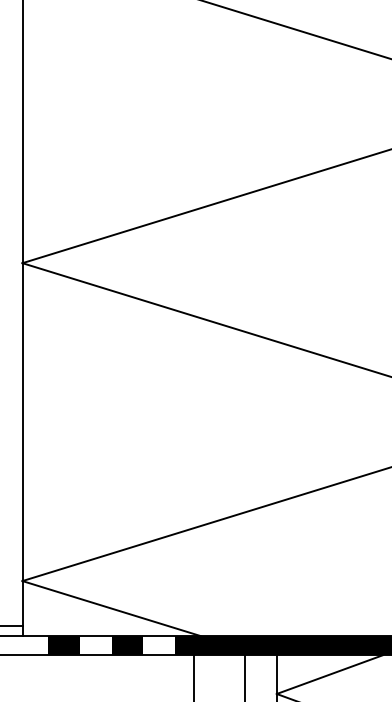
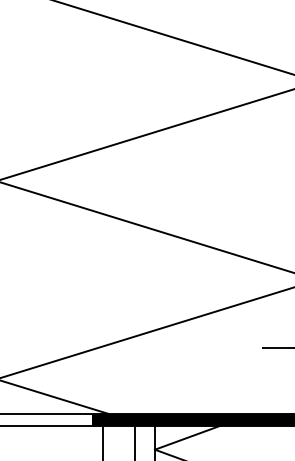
fill: (64, 645) -> (22, 419), removed
fill: (126, 645) -> (61, 419), removed

